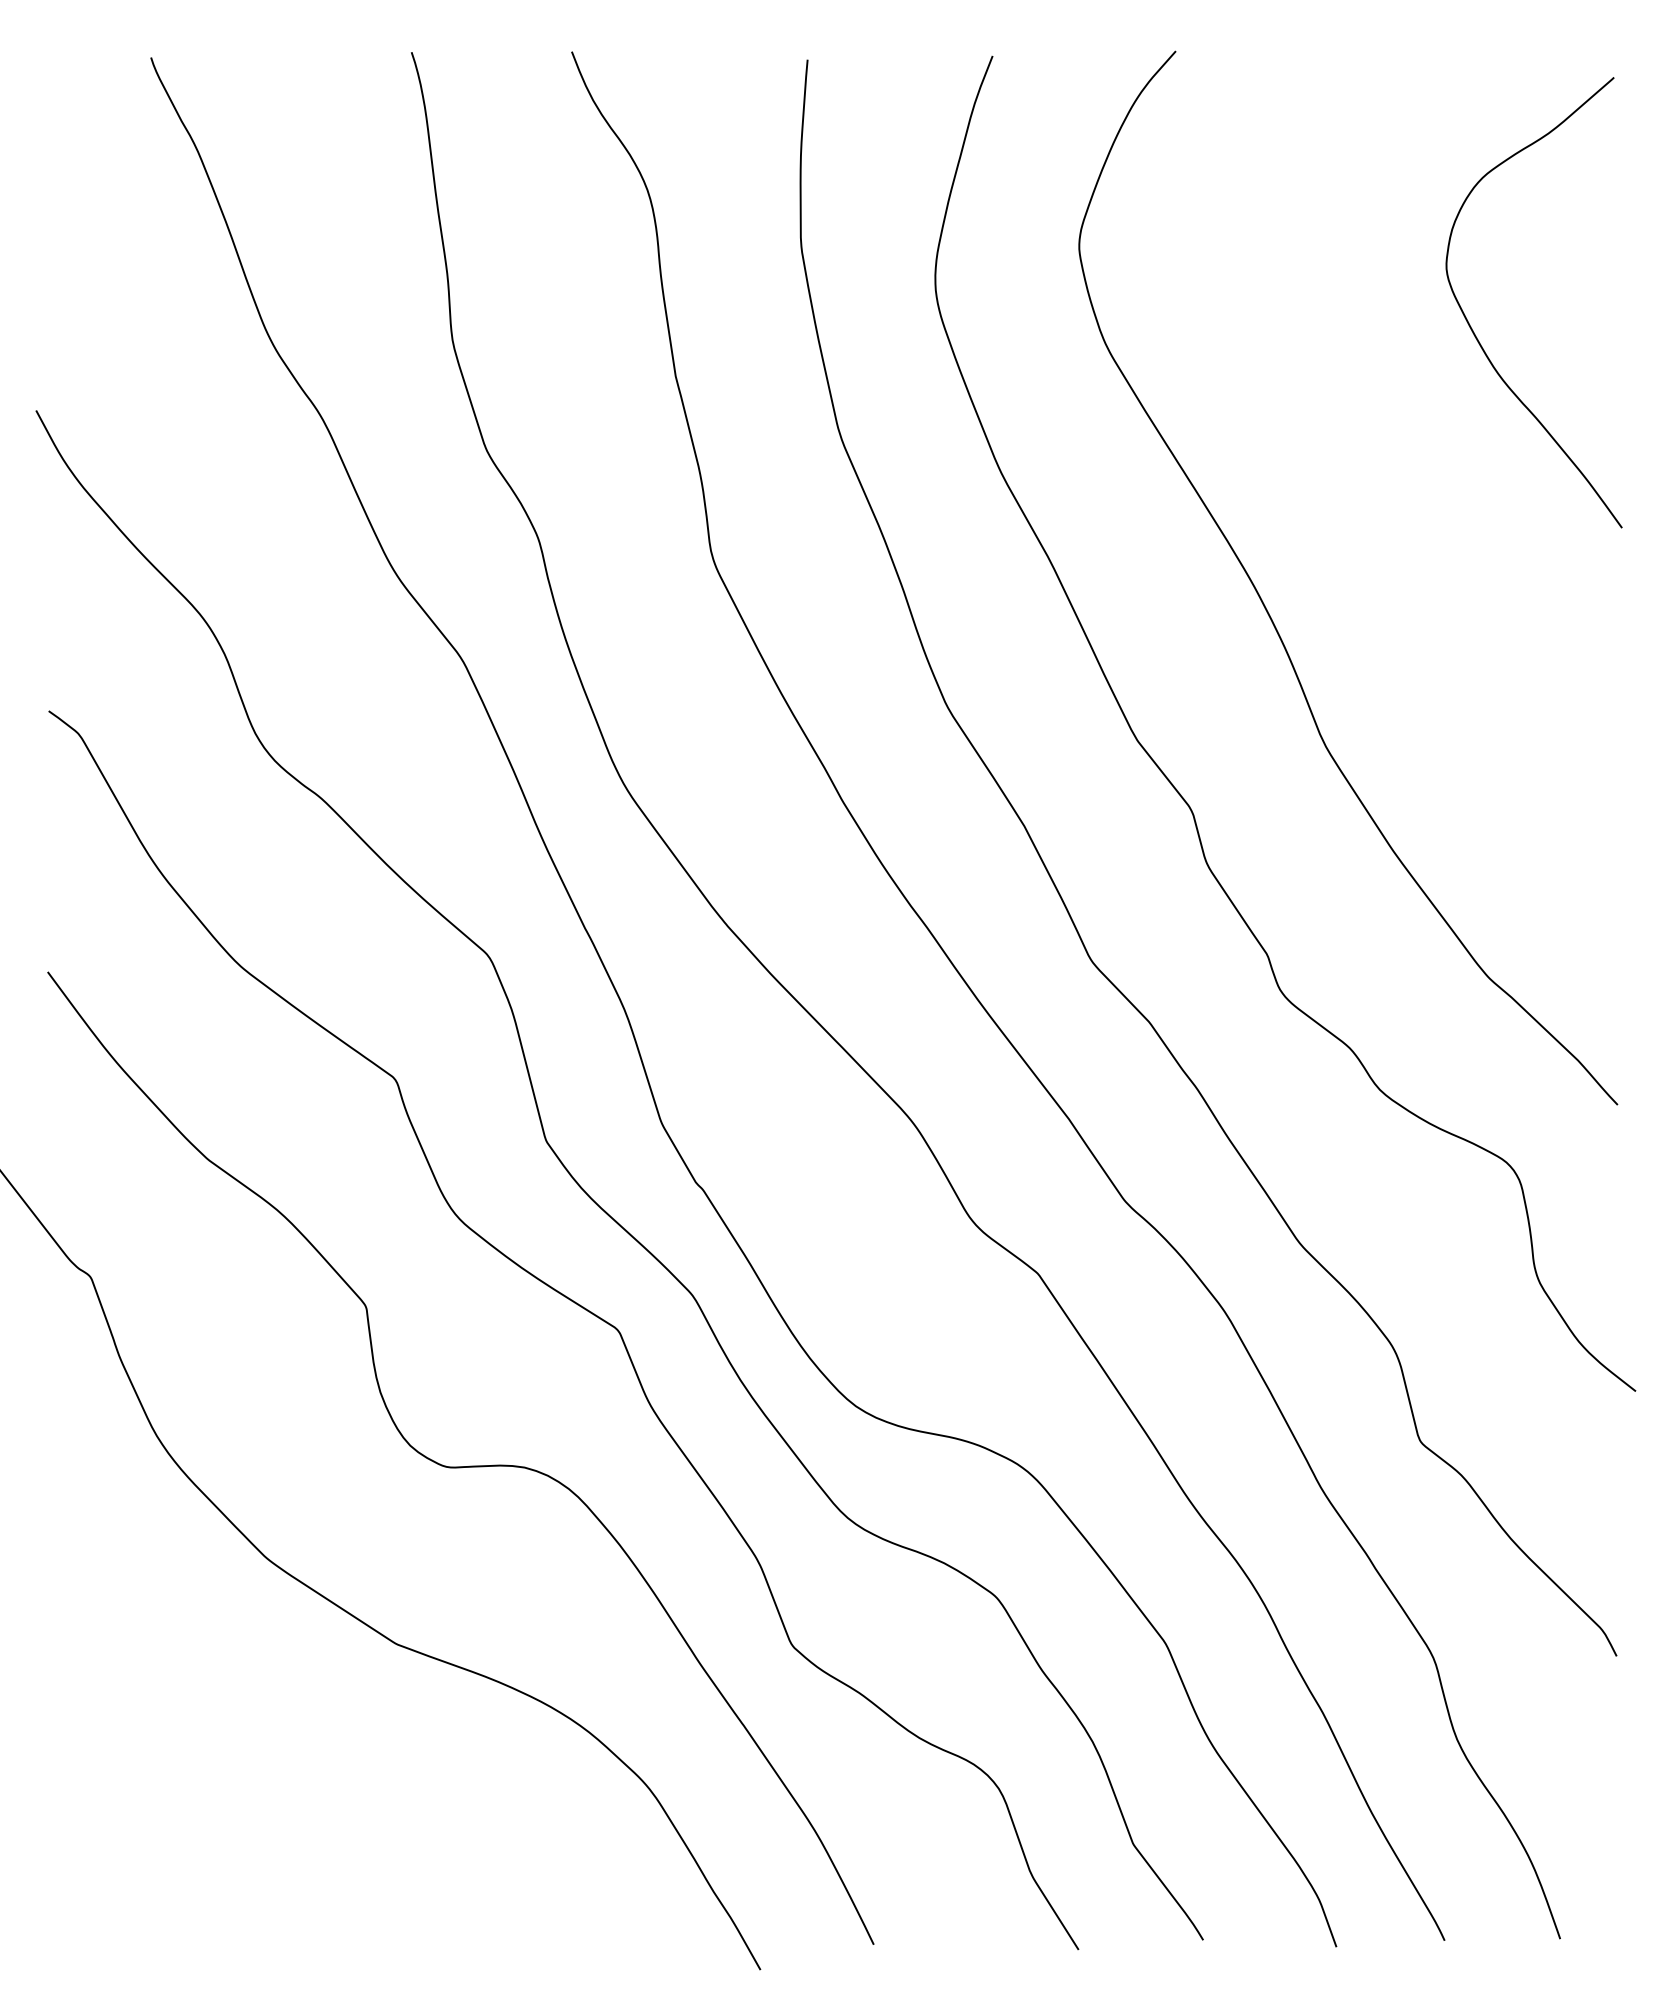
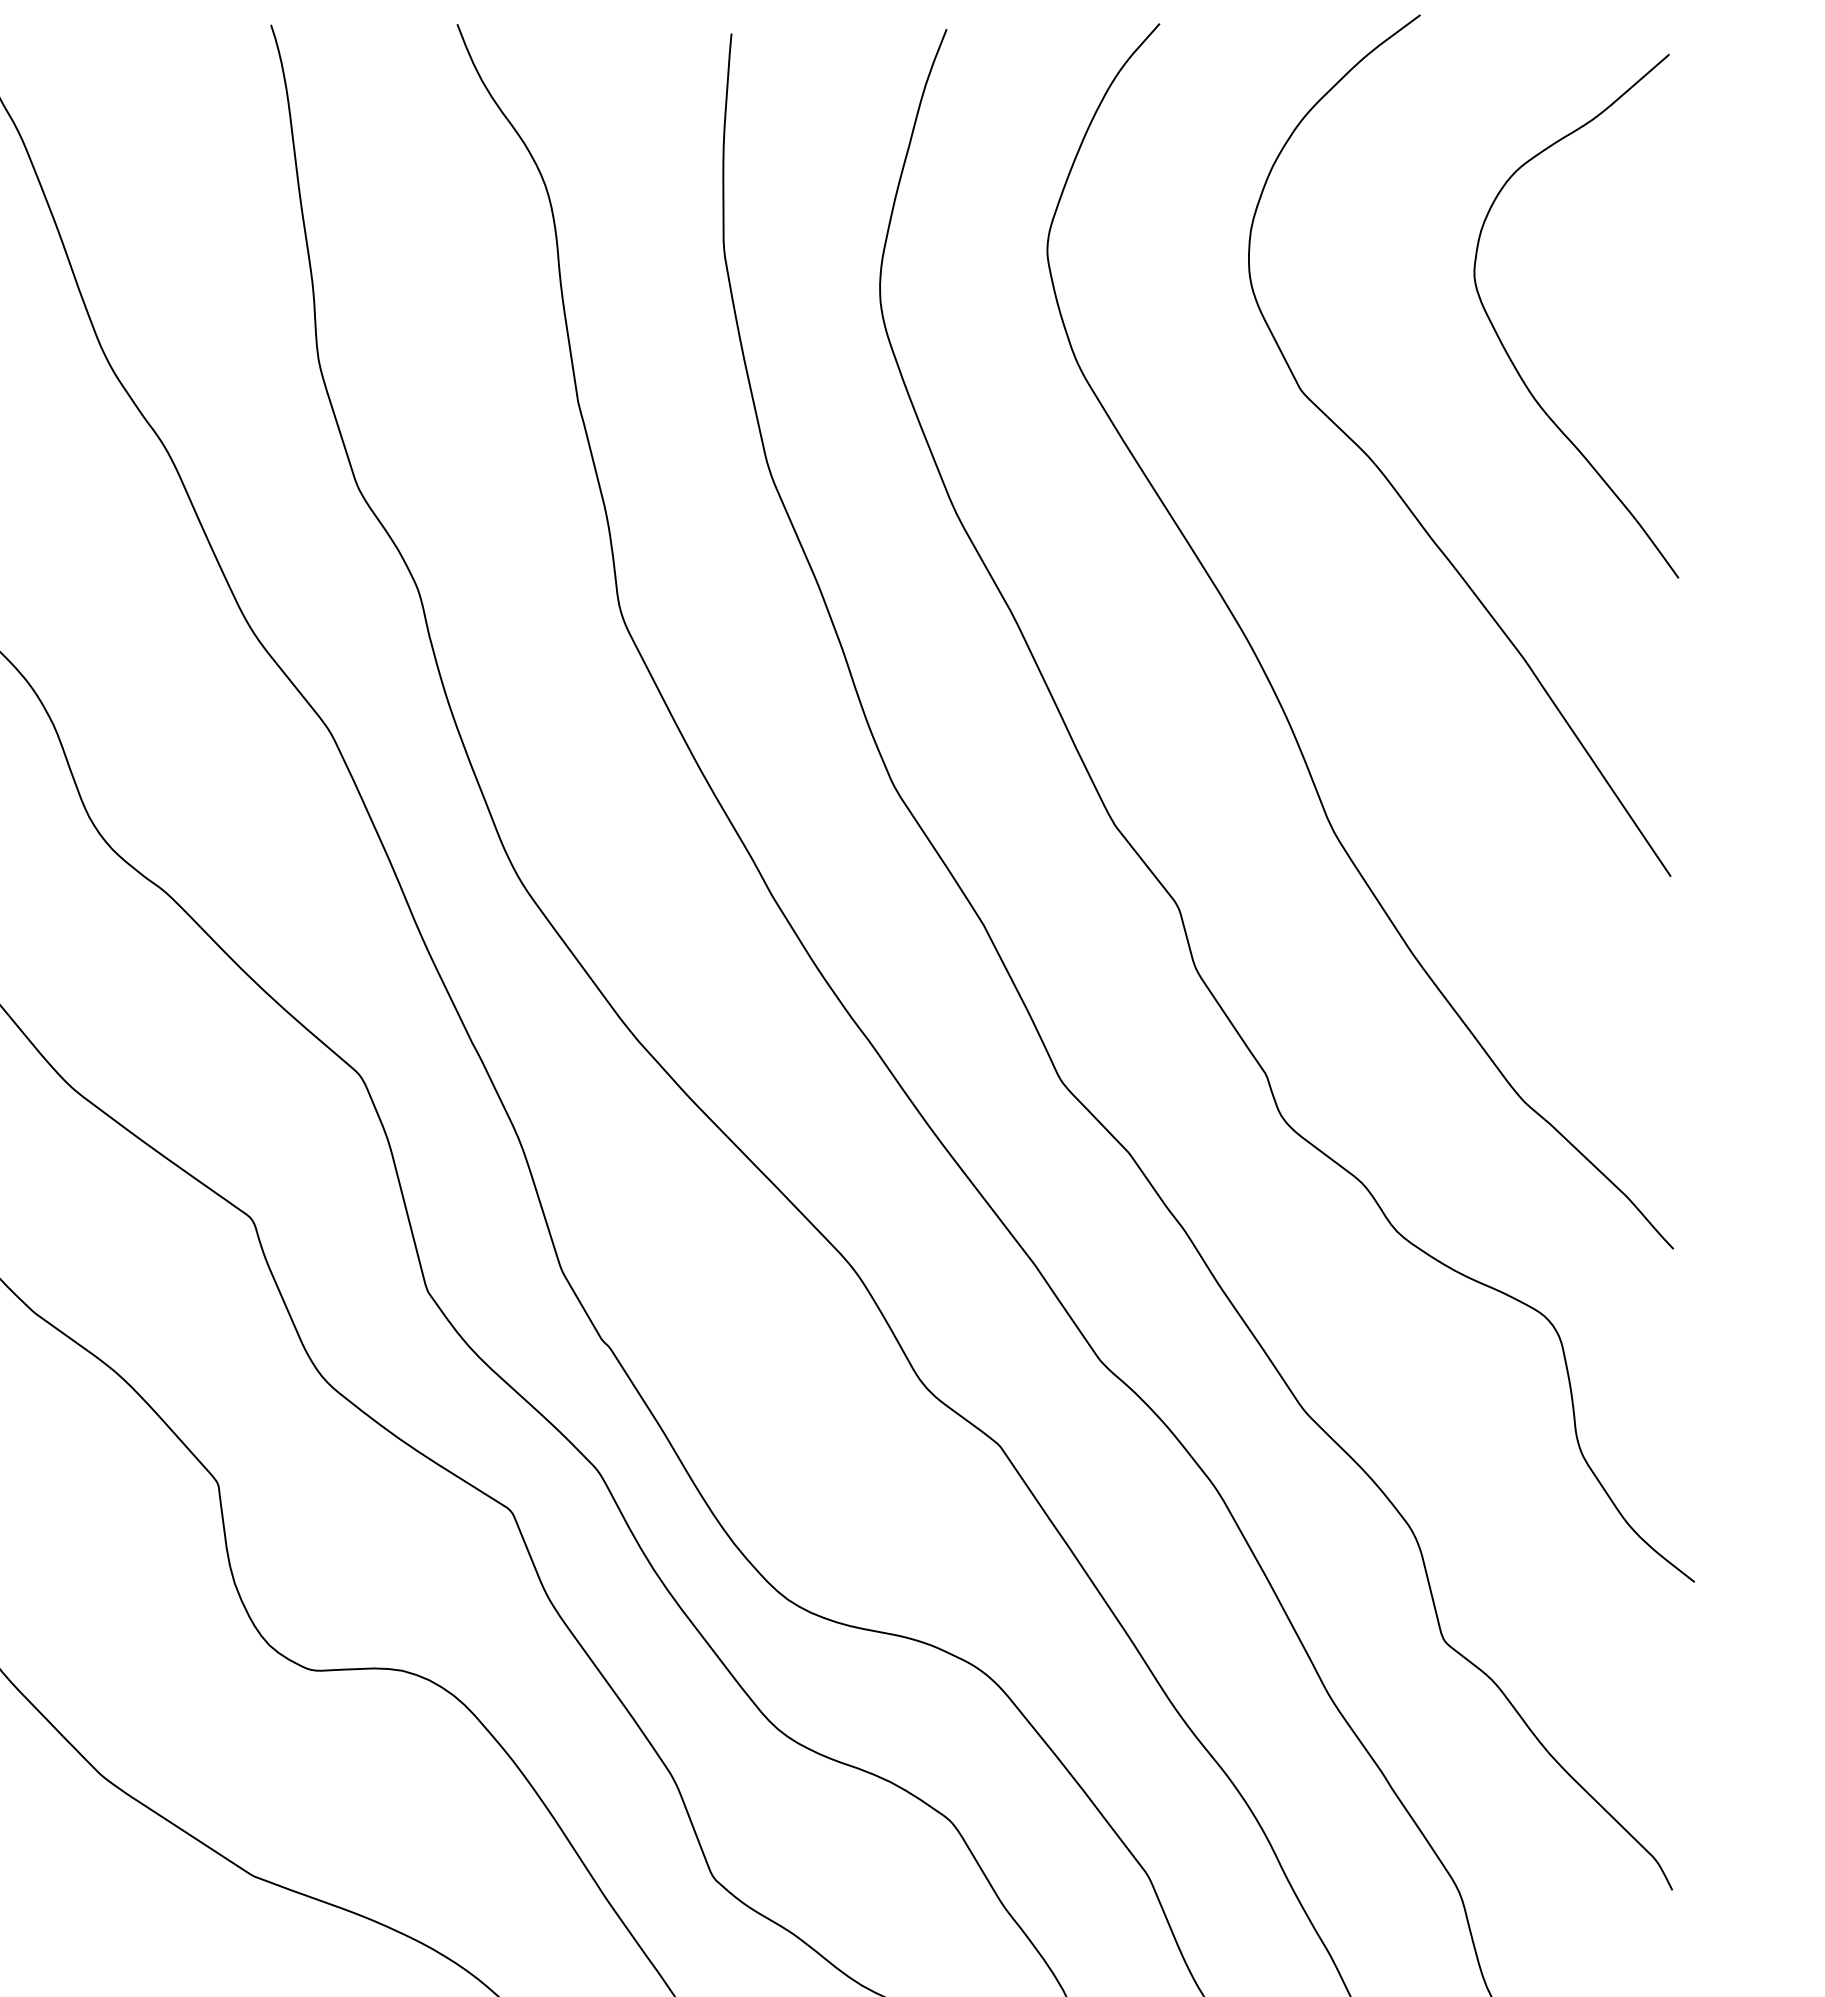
curve: (1379, 451) -> (1396, 489), added

